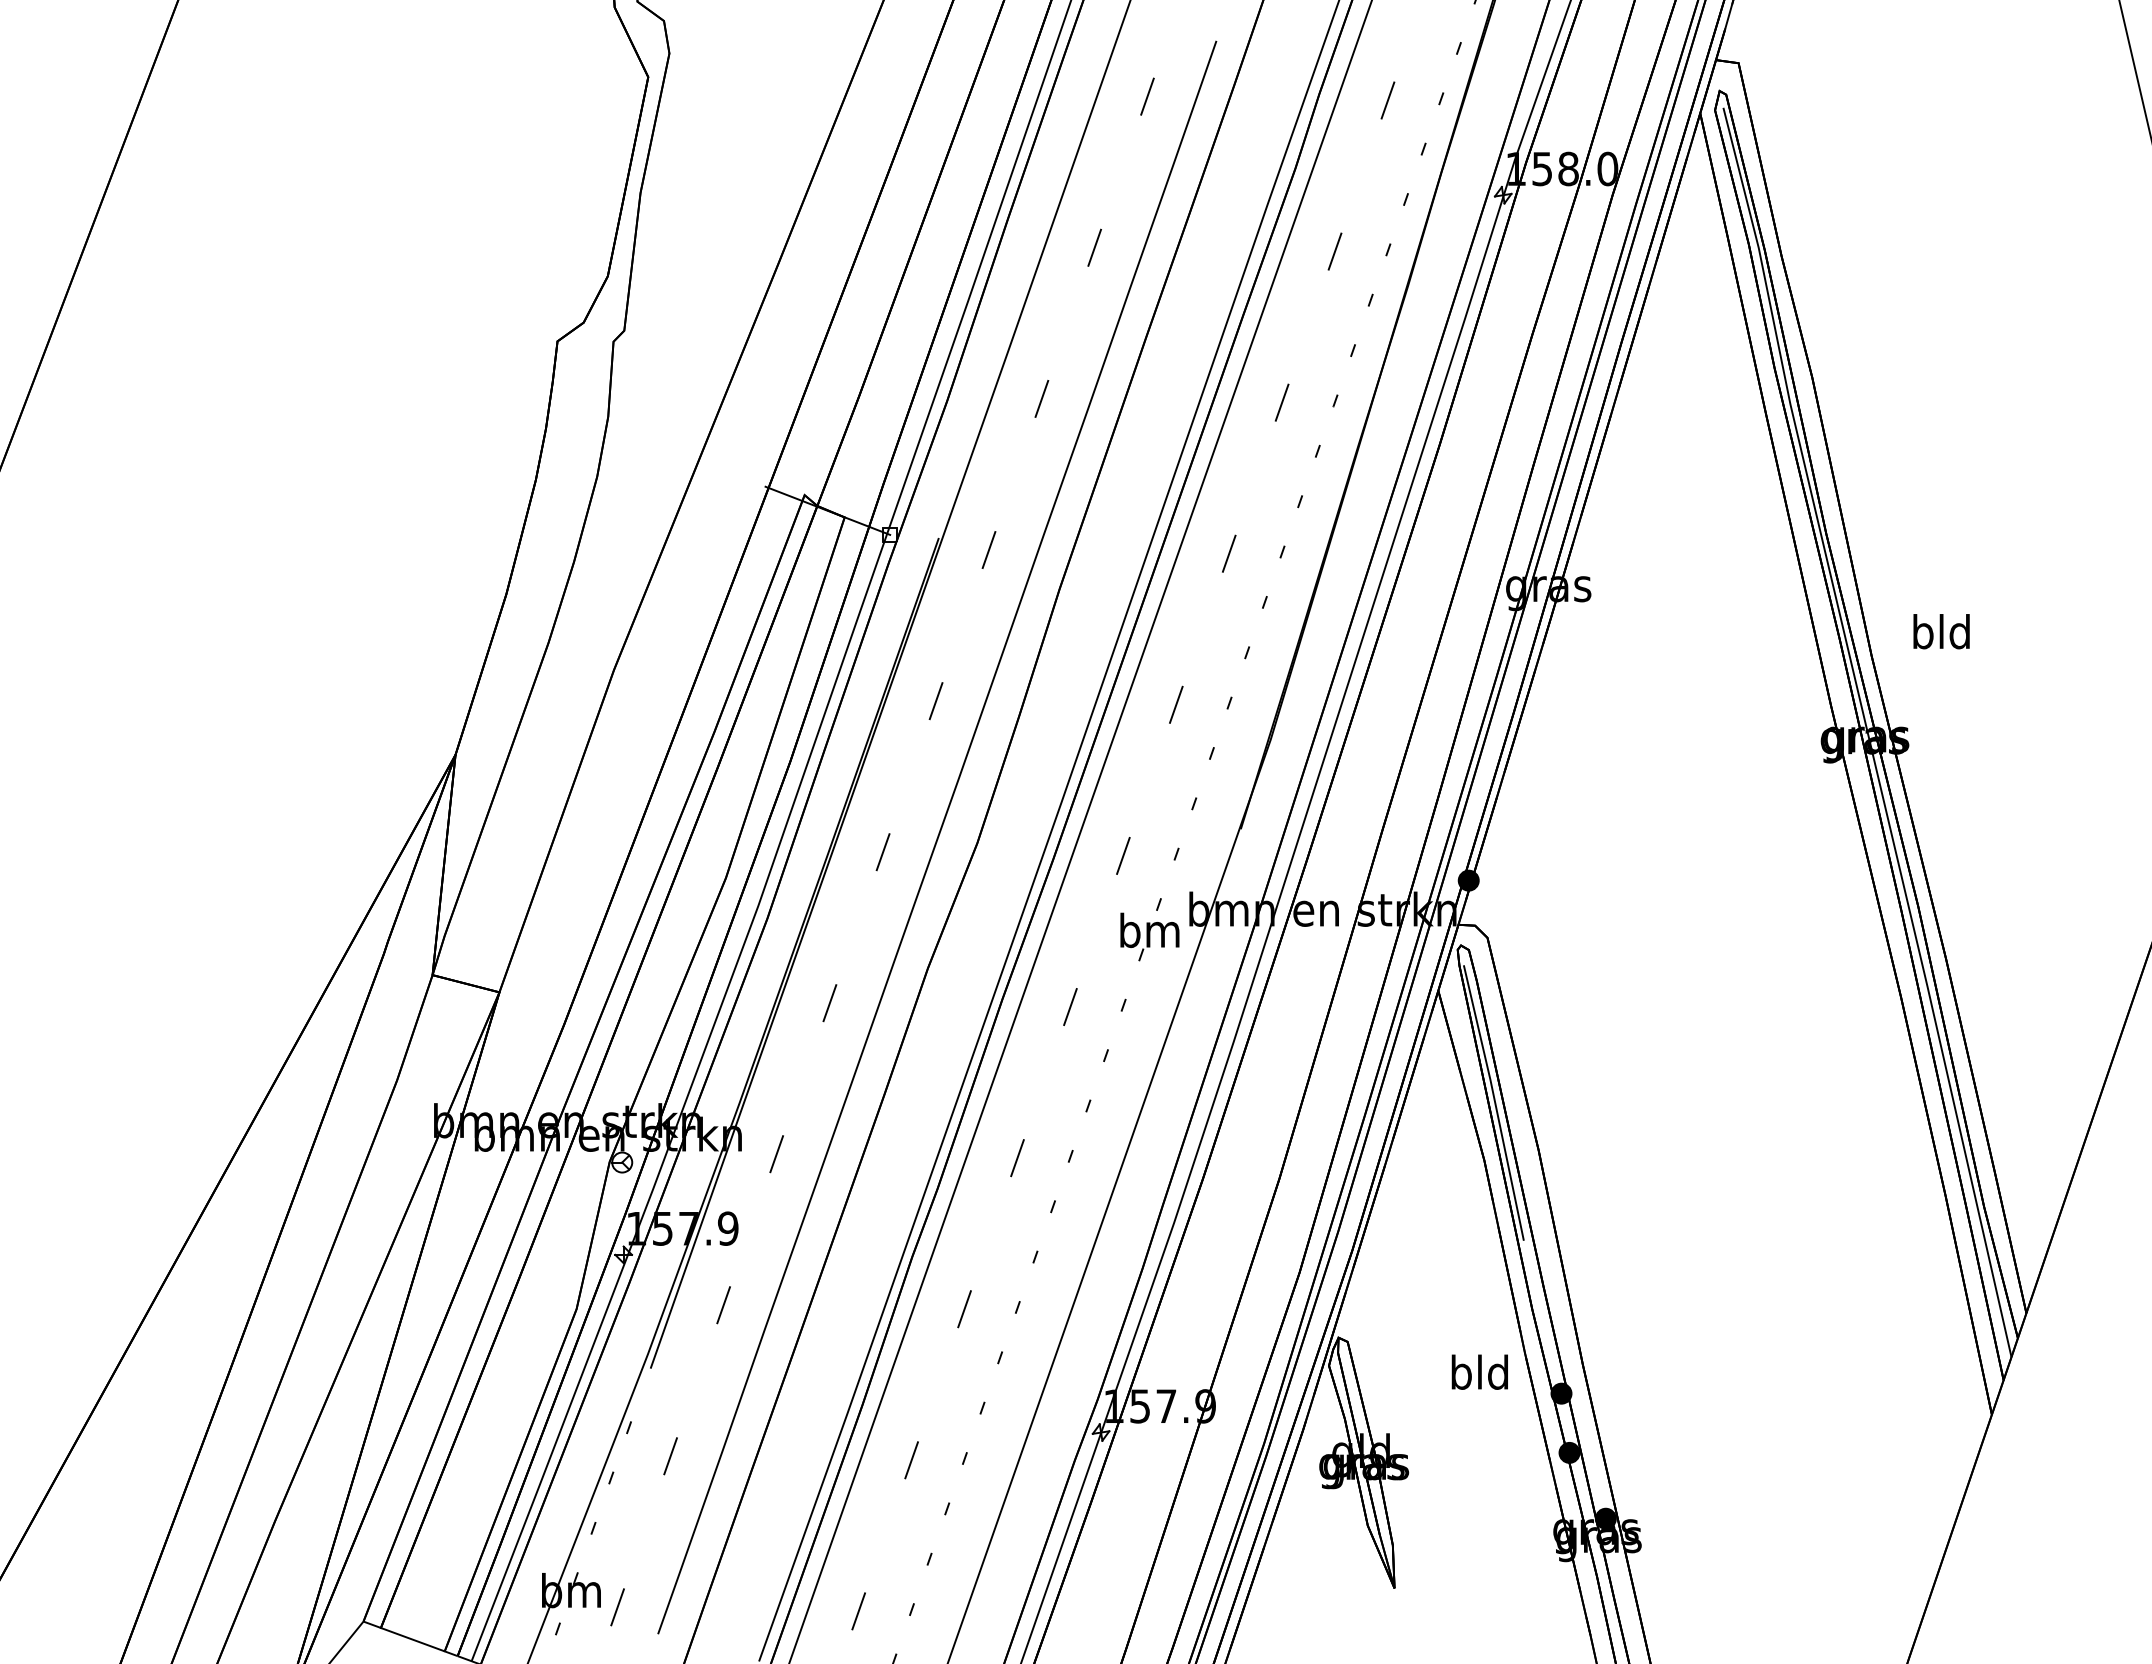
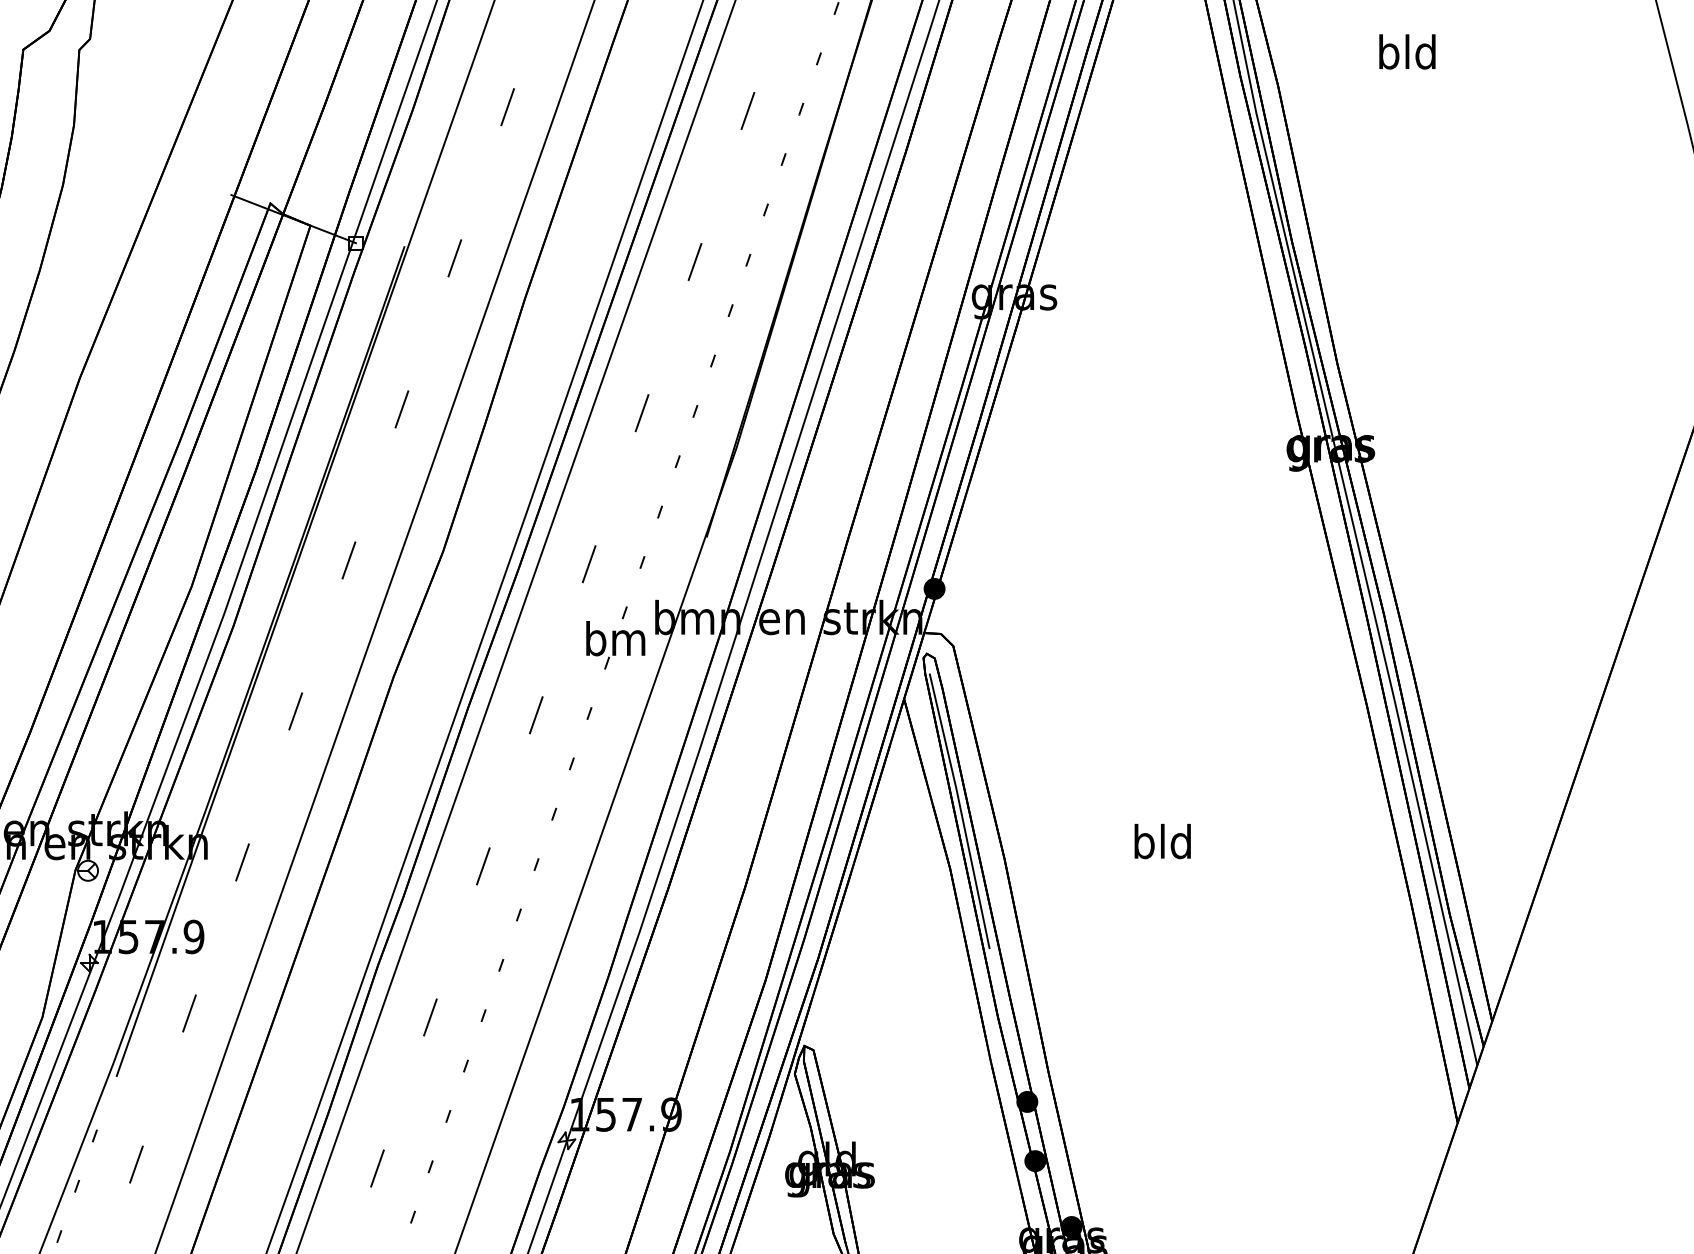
text: (1941, 631) -> (1407, 51), moved
text: (1479, 1371) -> (1162, 840), moved

